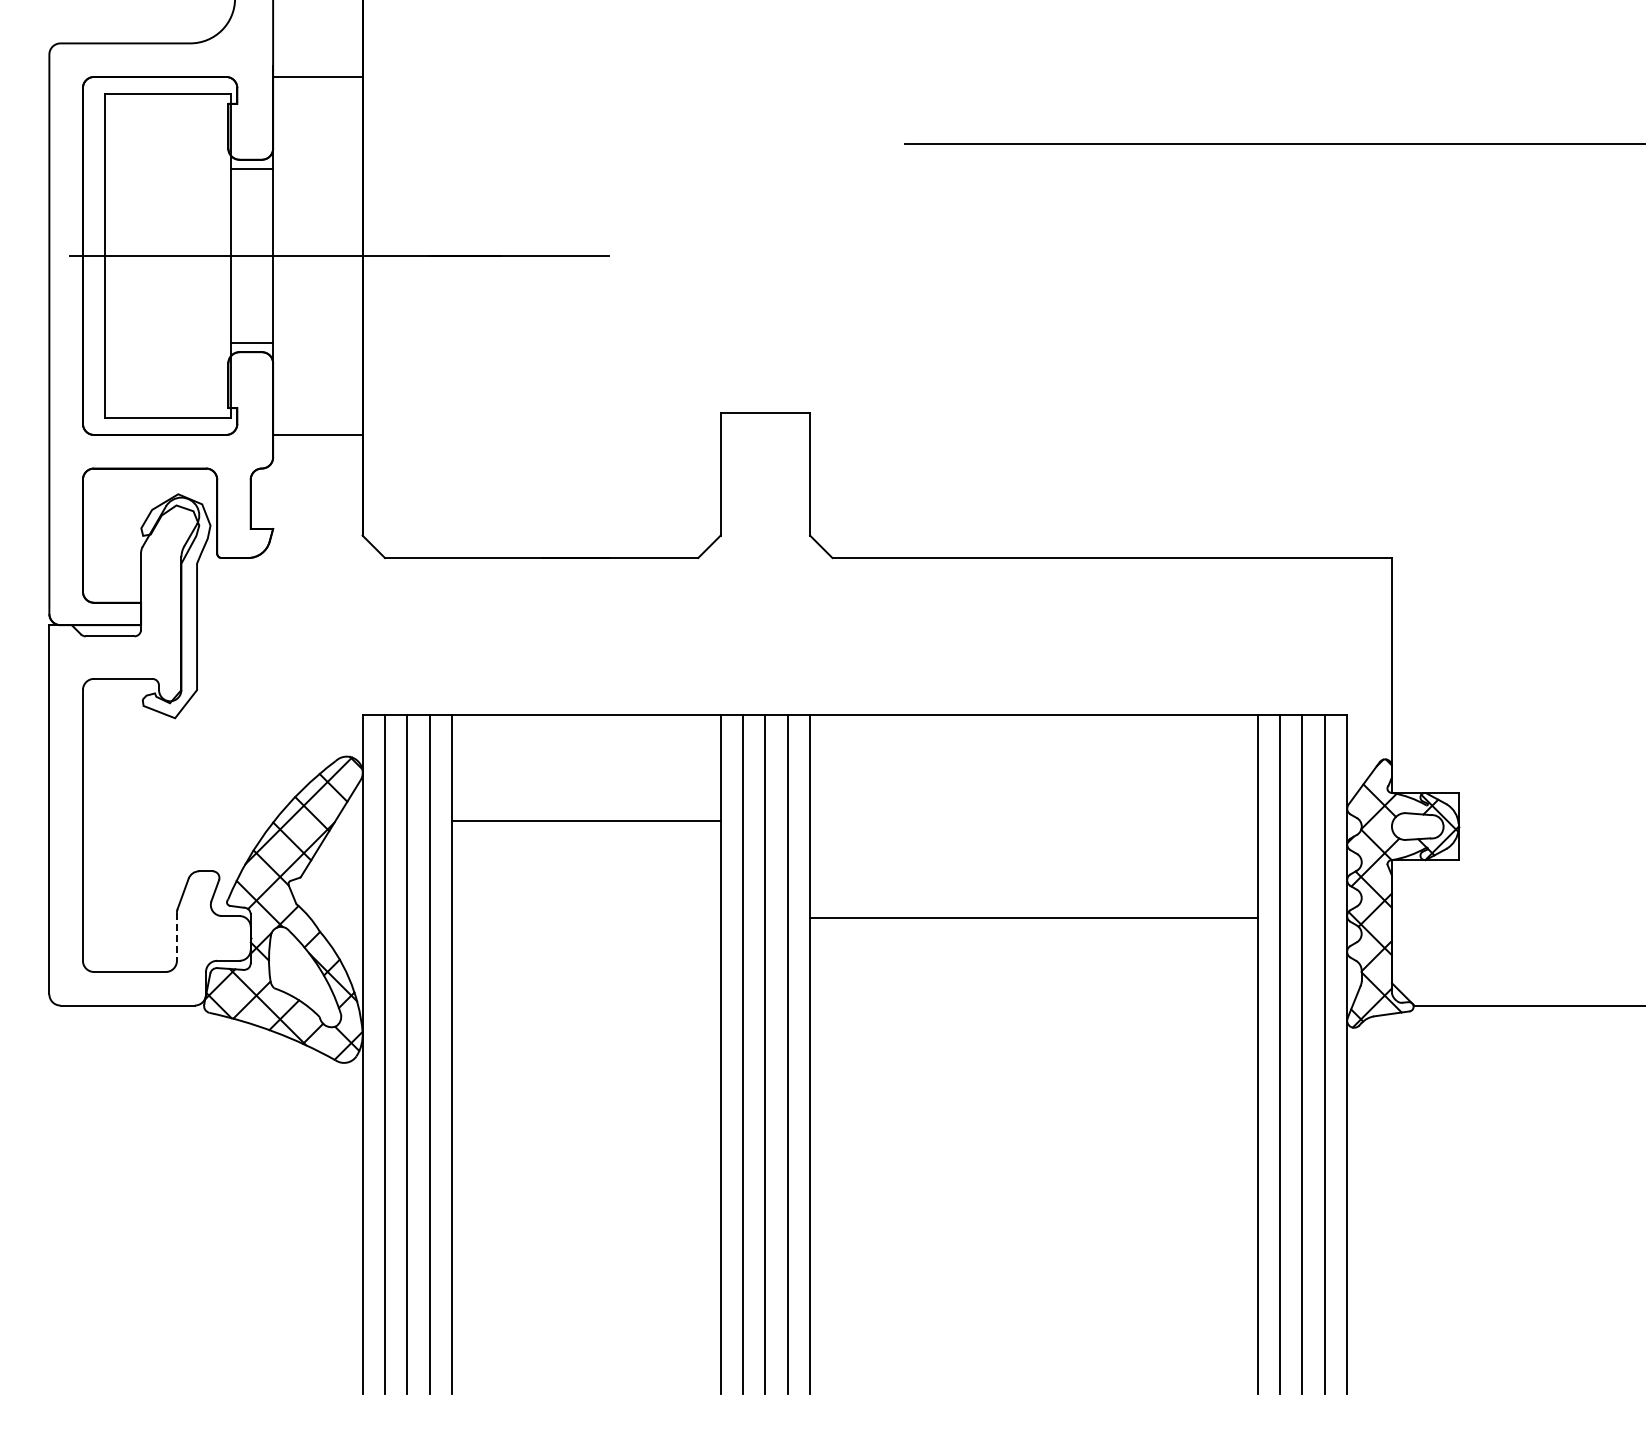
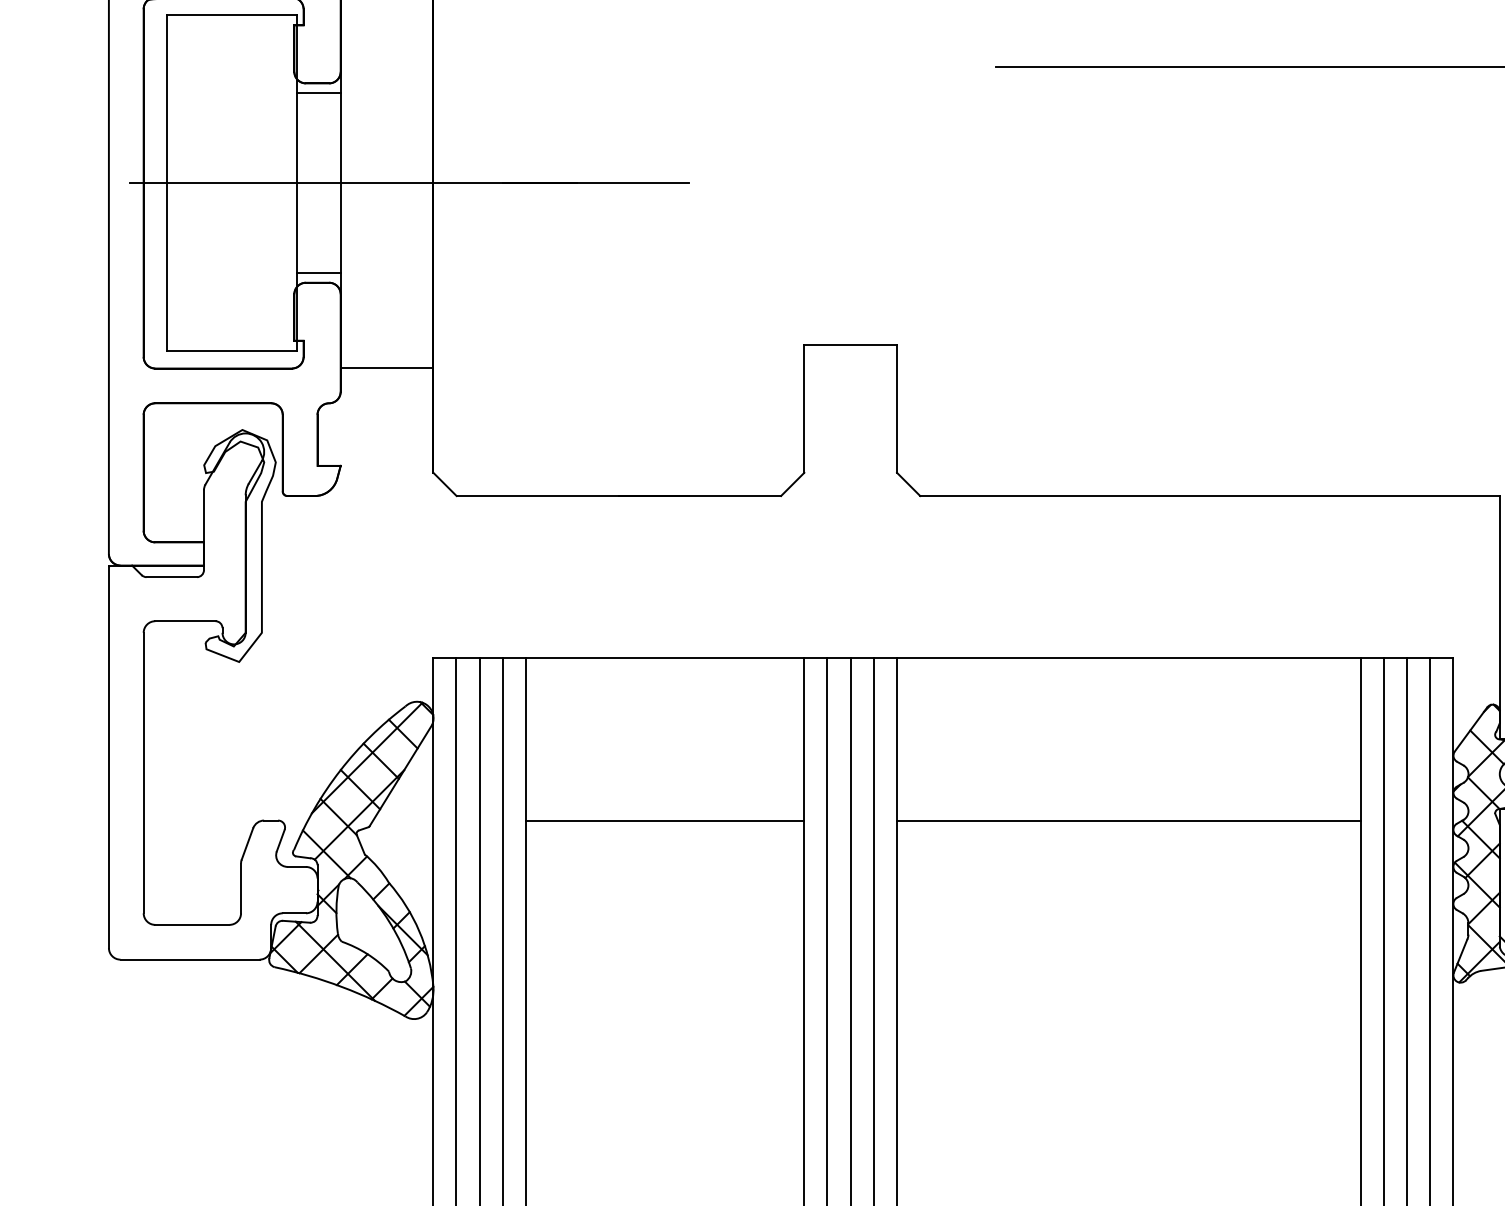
line: (586, 821) -> (665, 820), moved
line: (1033, 918) -> (1128, 820), moved
line: (176, 936) -> (240, 888), dashed -> solid

